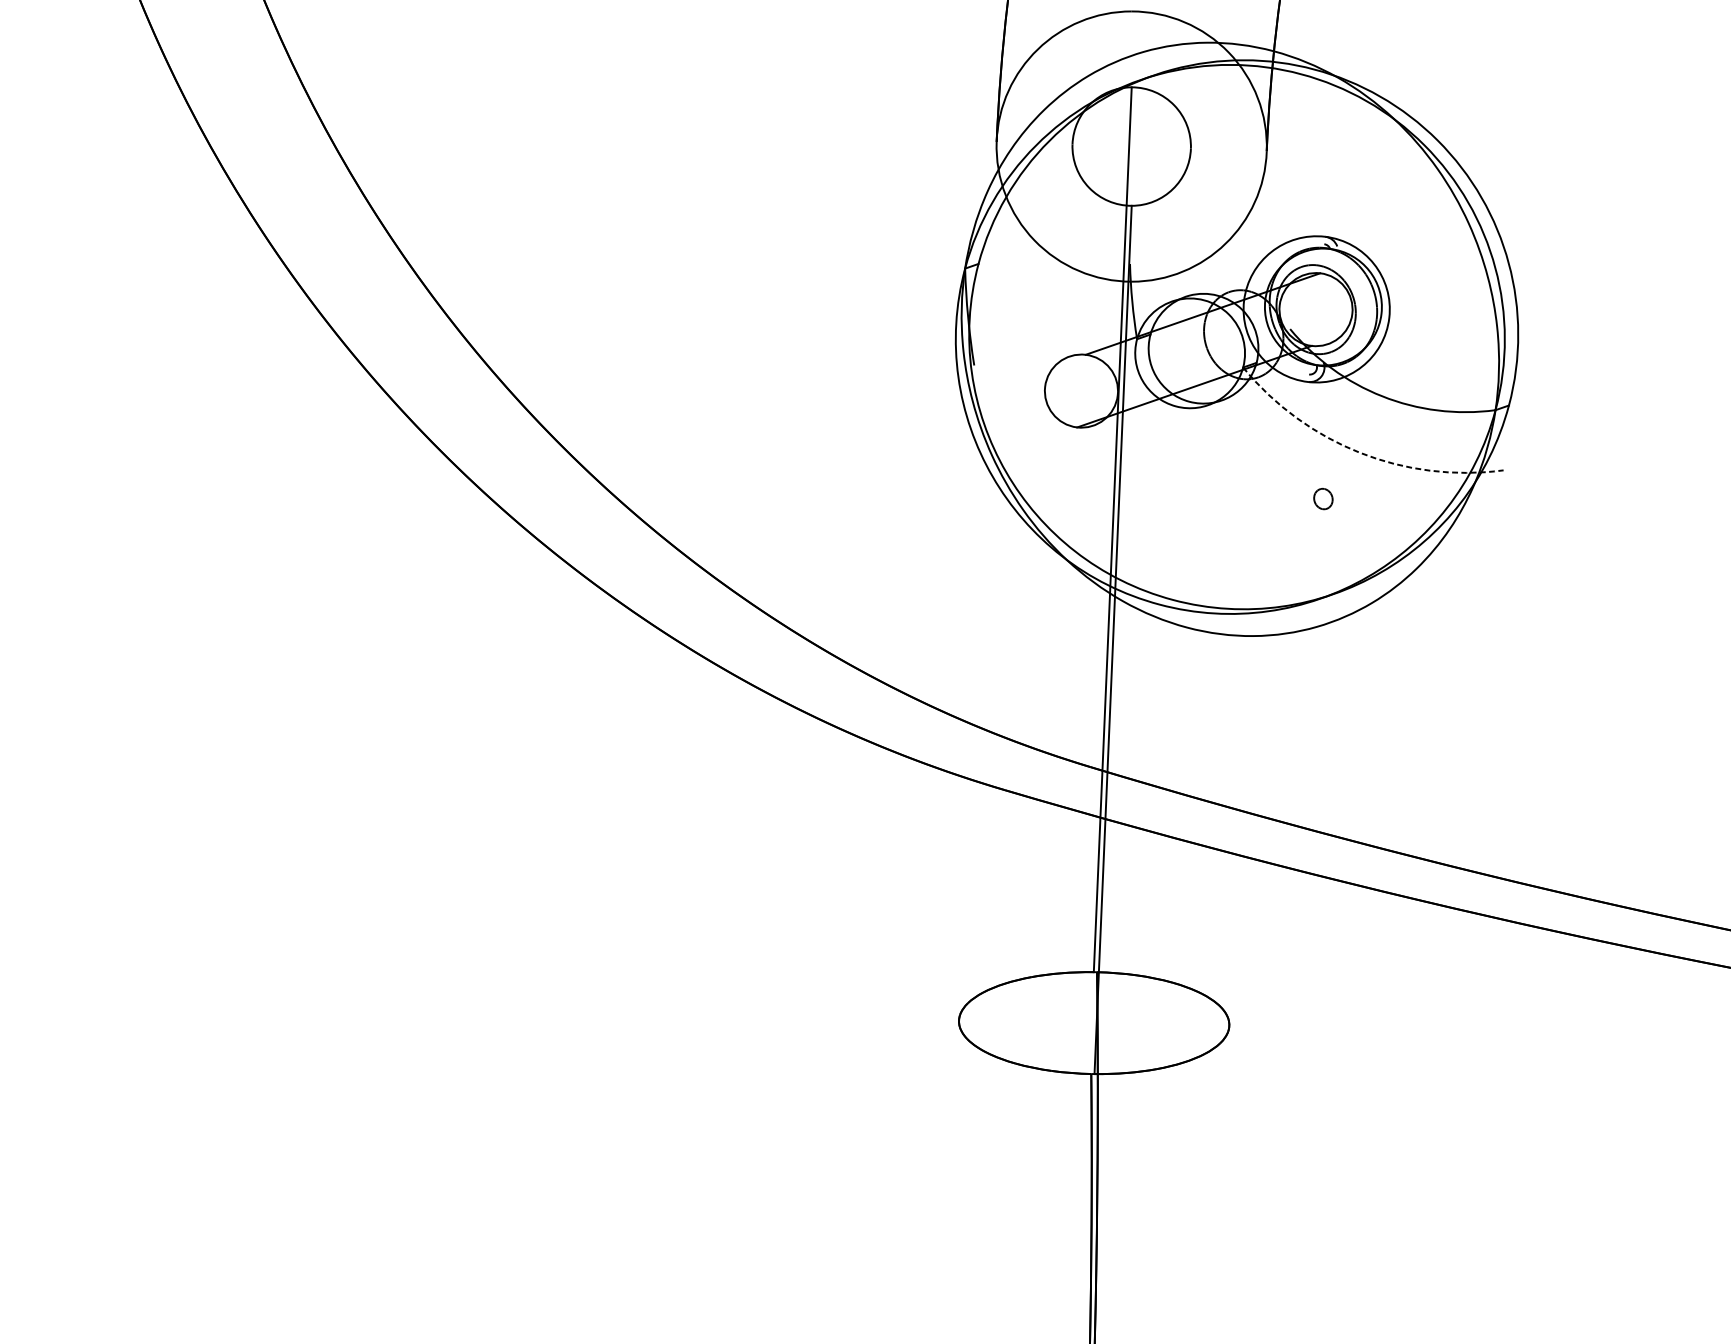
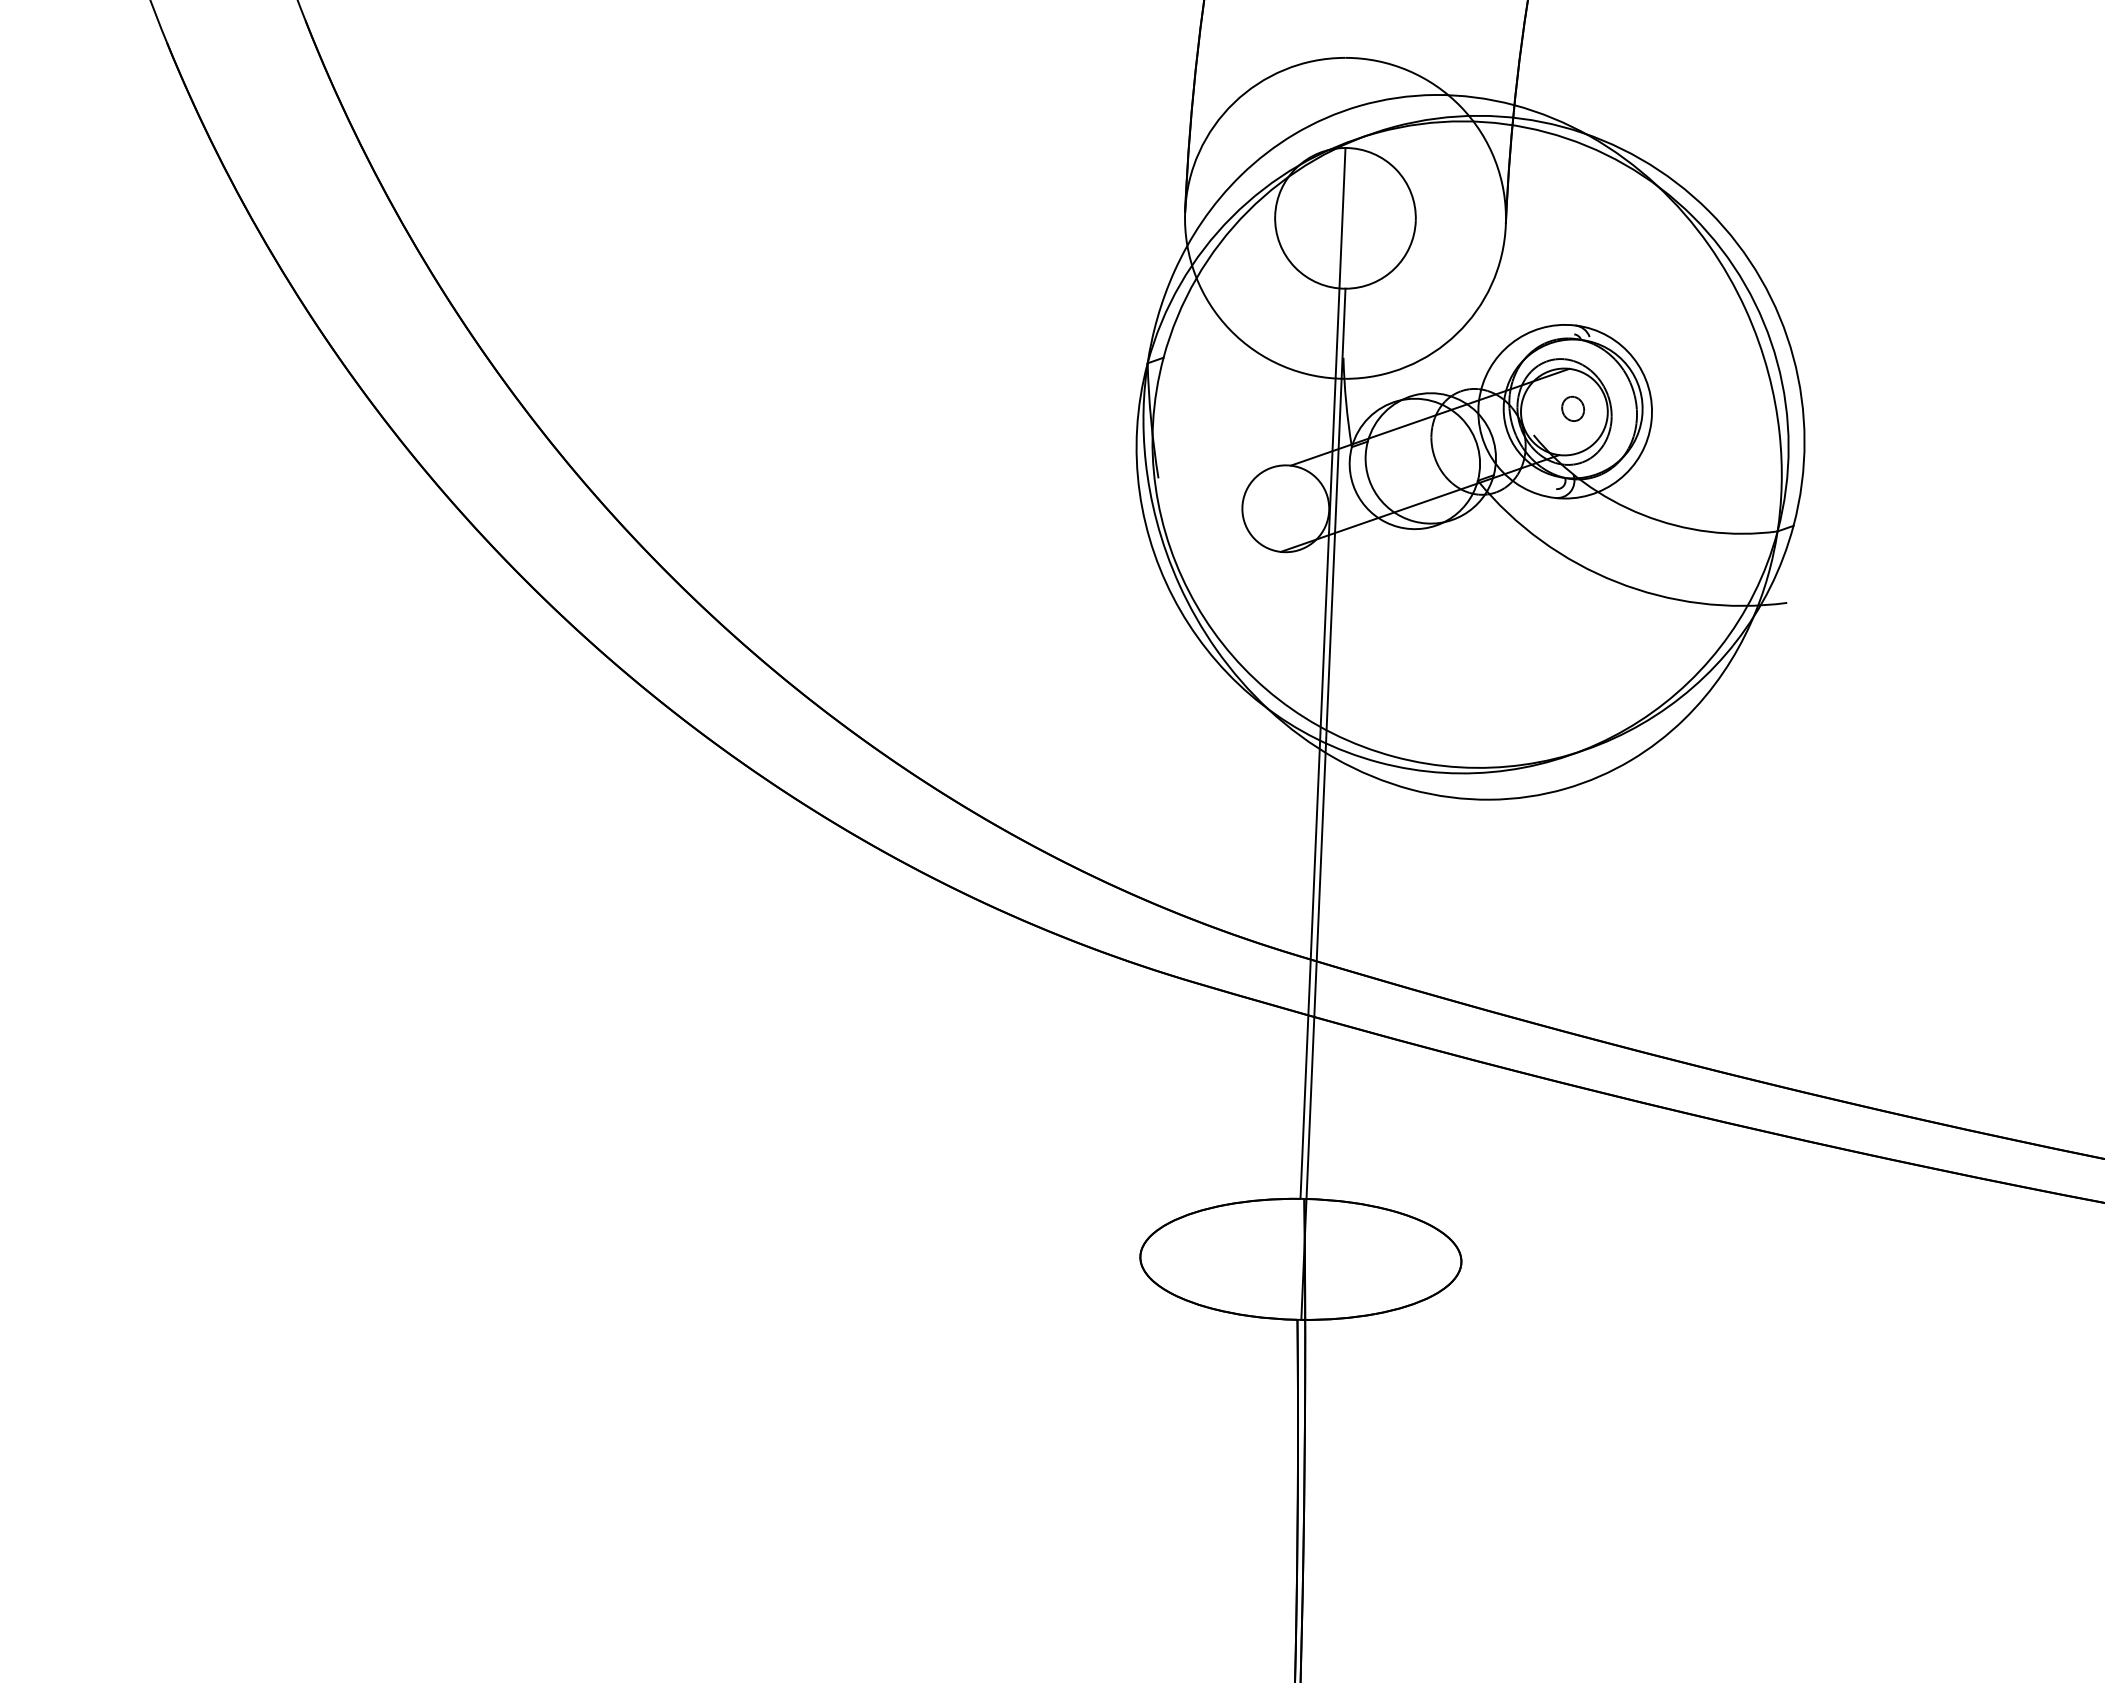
arc: (1359, 453) -> (1616, 582), dashed -> solid
part: (1322, 498) -> (1572, 408), moved

